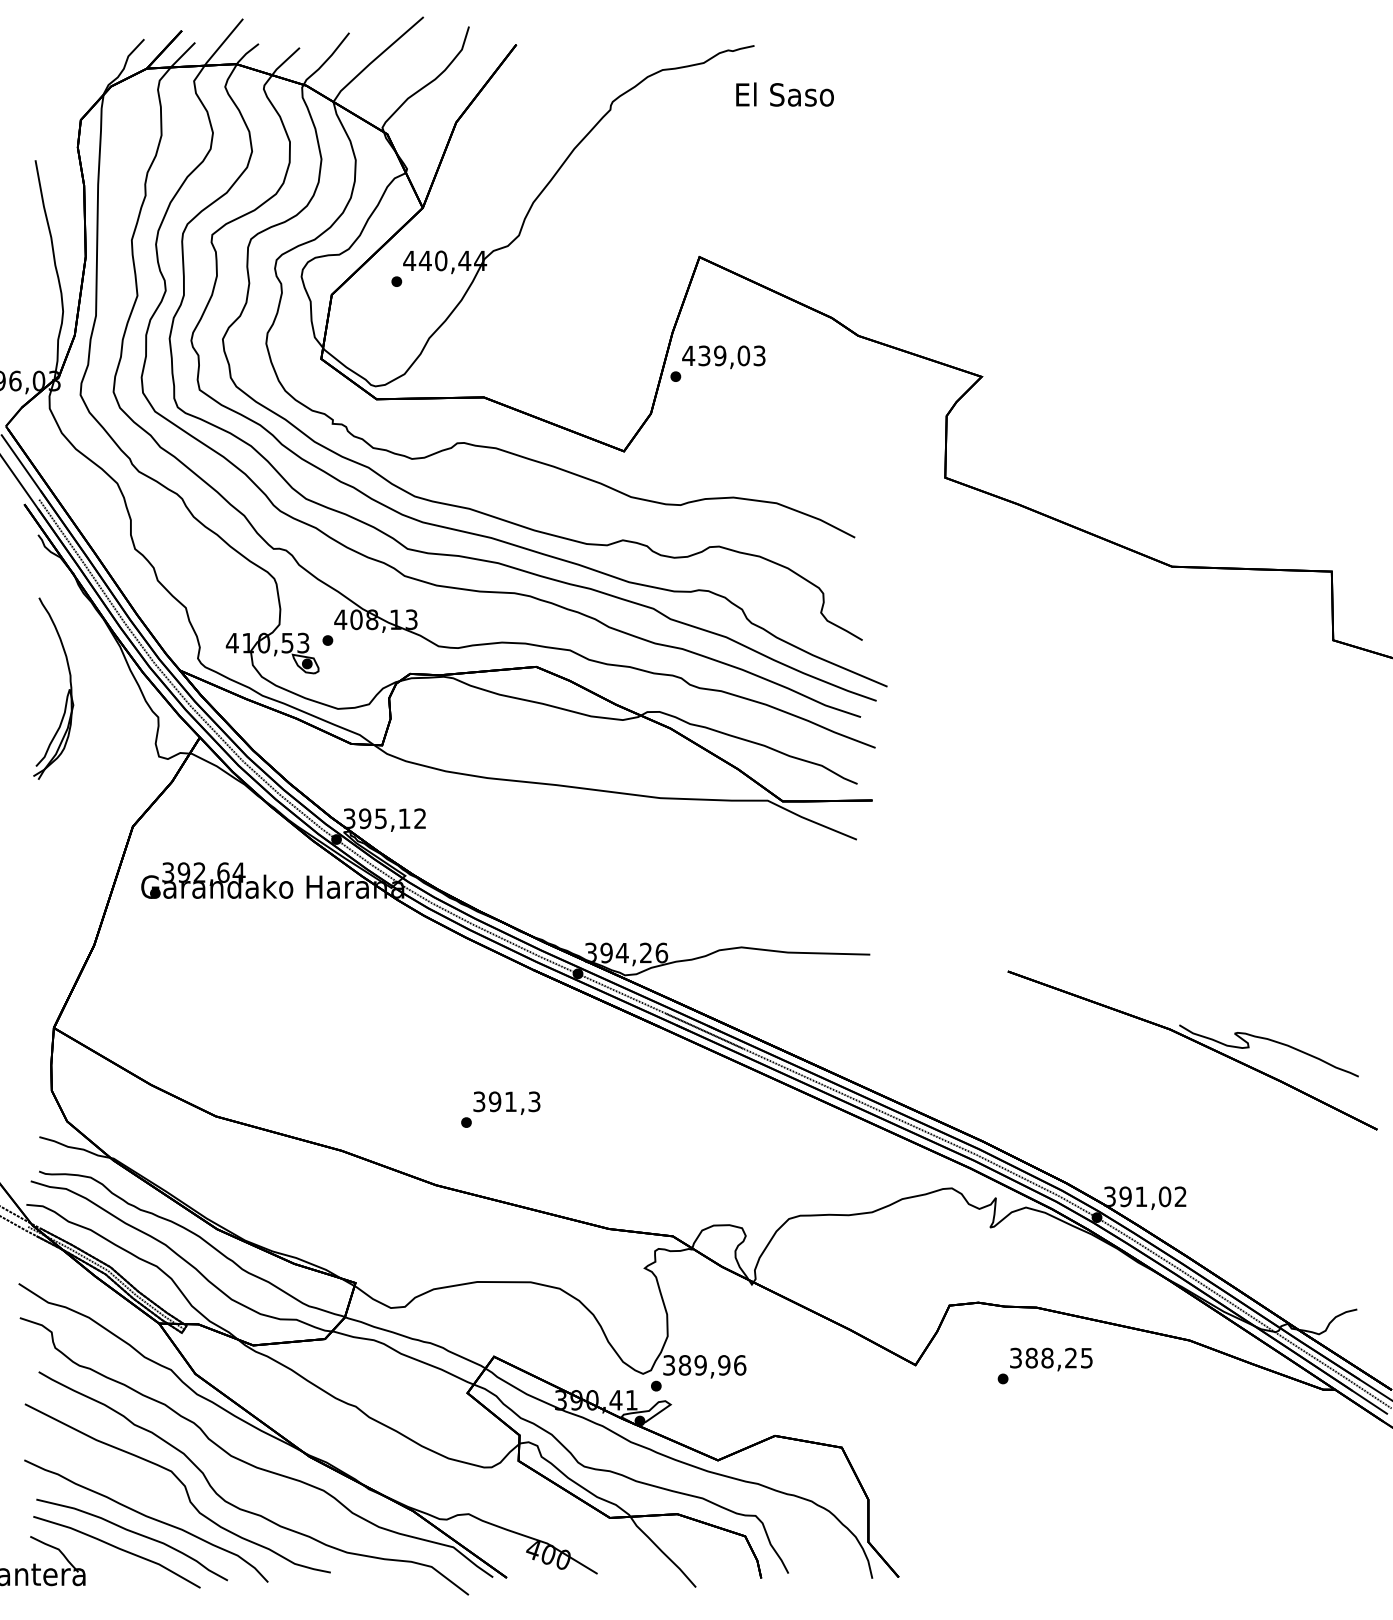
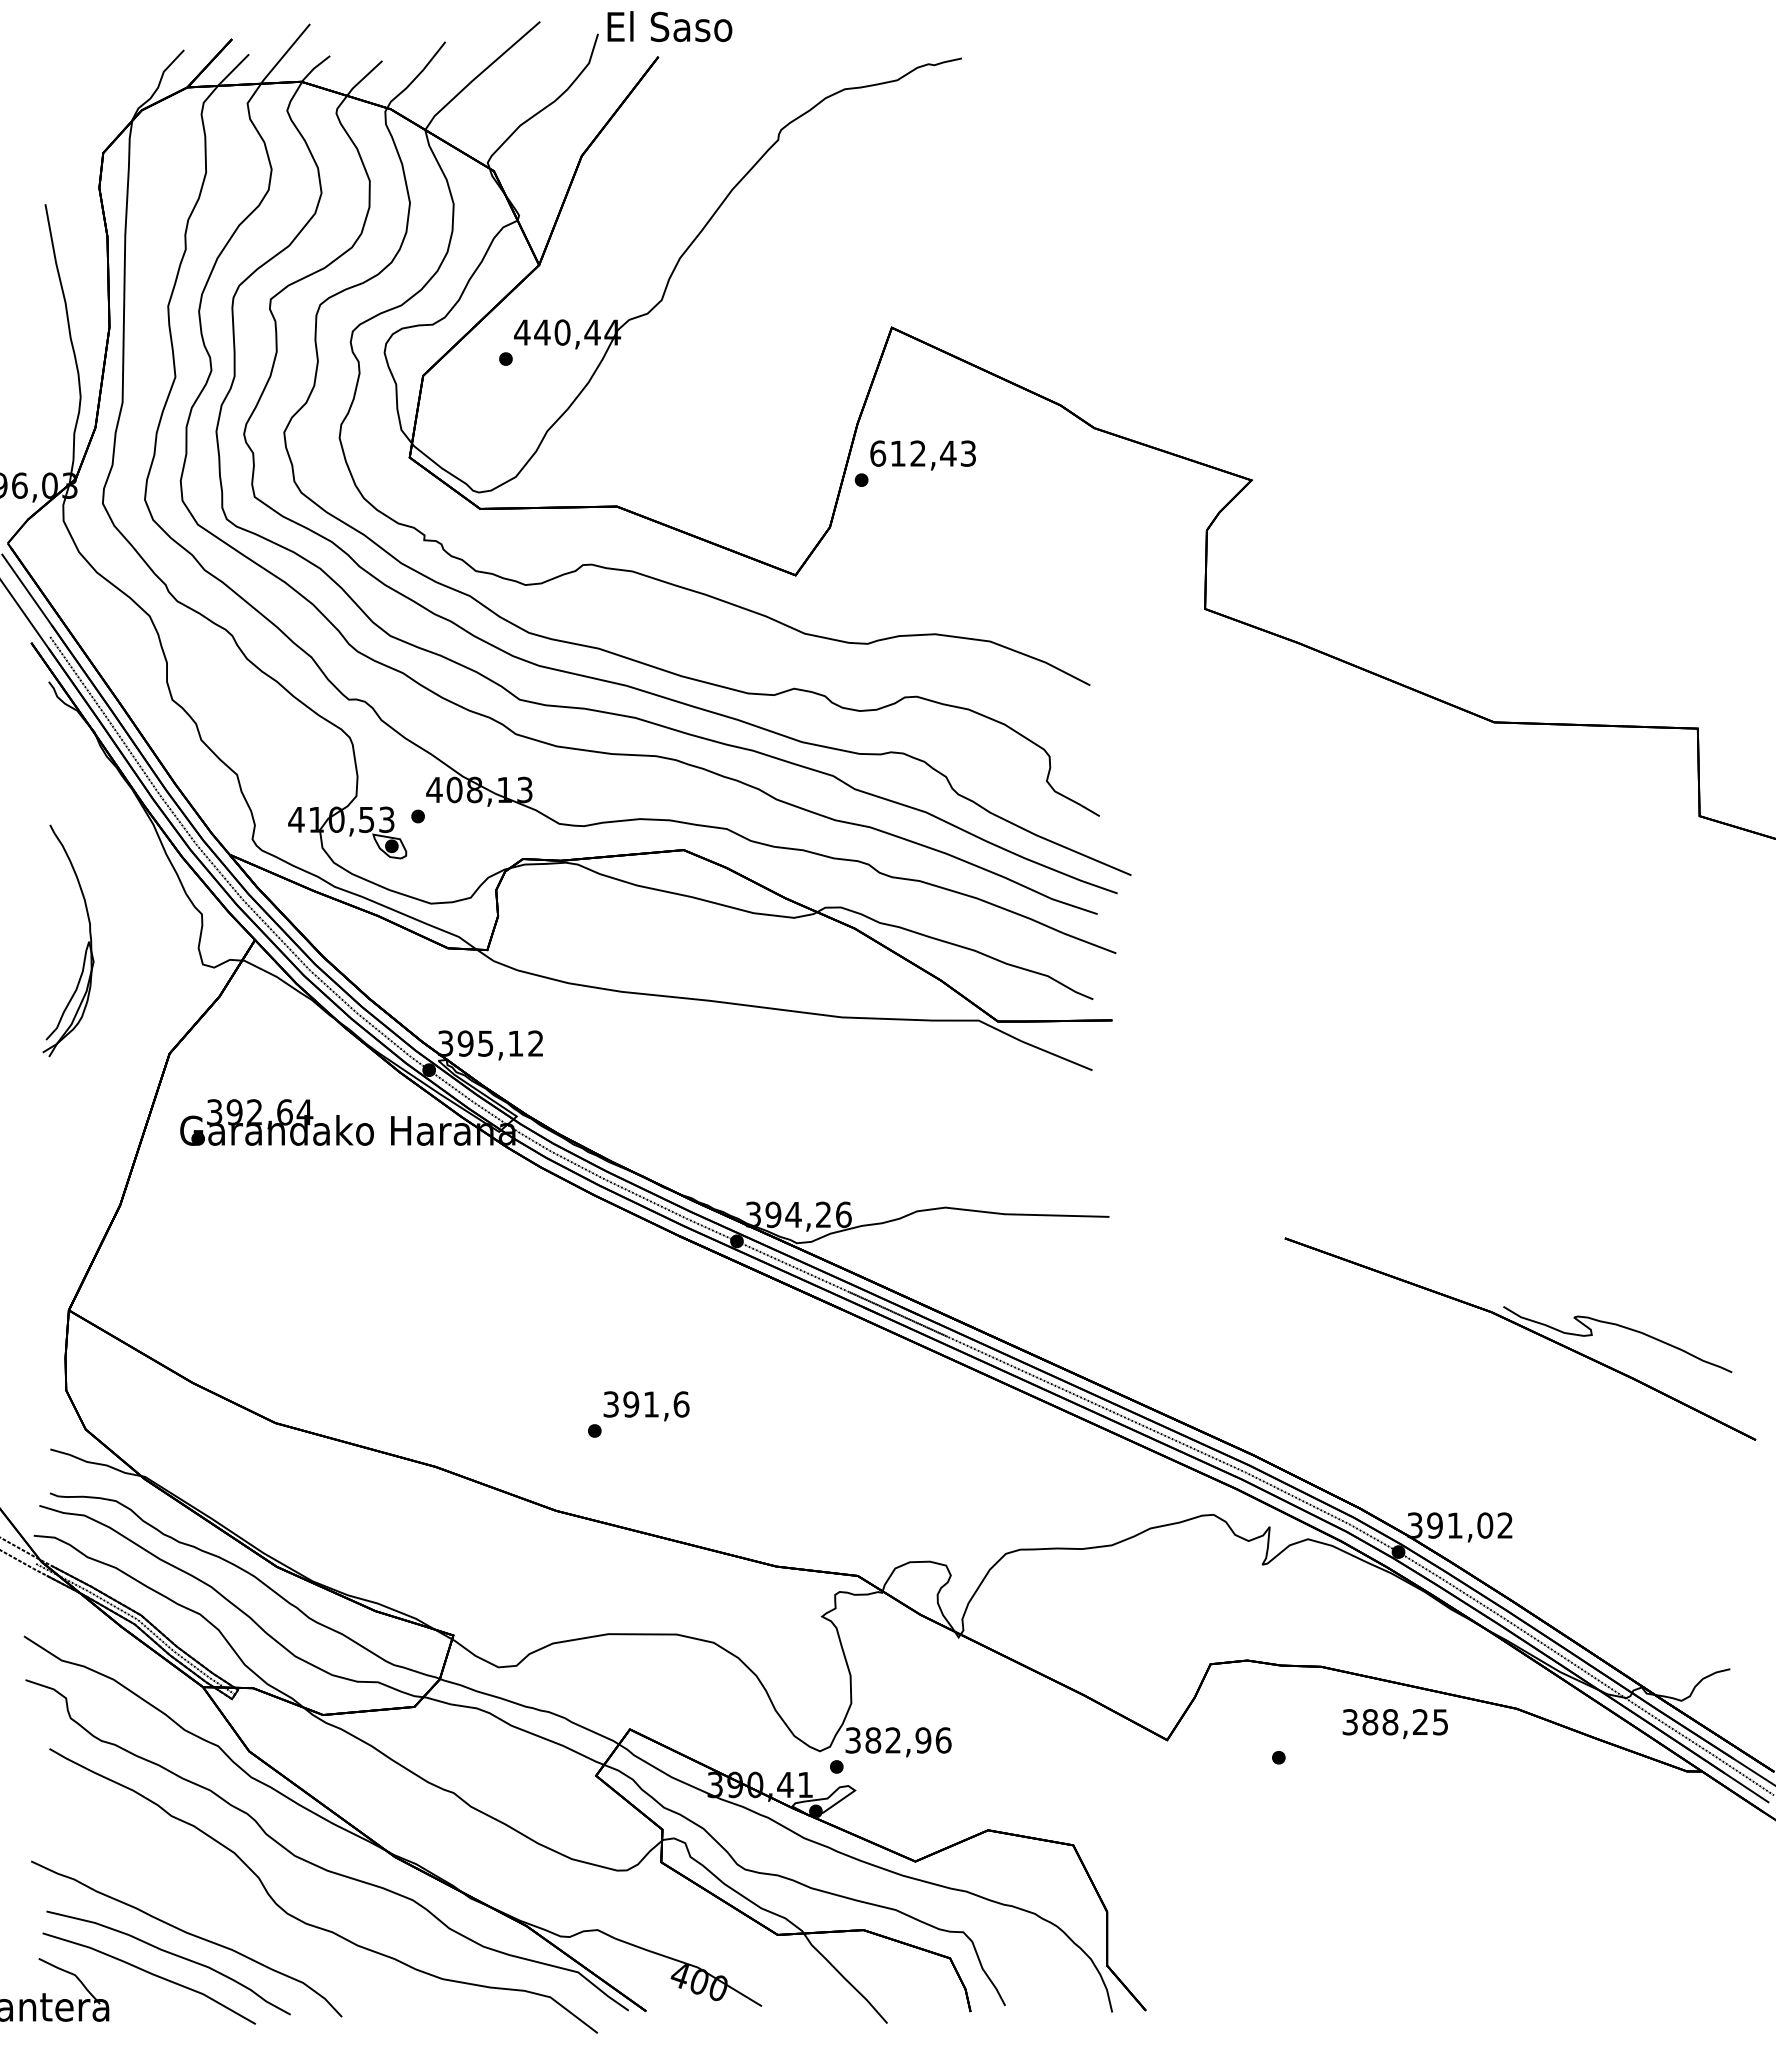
text: (784, 94) -> (669, 26), moved
text: (715, 355) -> (912, 453), 439,03 -> 612,43
part: (67, 693) -> (86, 946), moved
text: (534, 1101) -> (681, 1404), 391,3 -> 391,6
text: (1050, 1359) -> (1394, 1724), moved
text: (700, 1365) -> (893, 1740), 389,96 -> 382,96
part: (181, 1483) -> (231, 1891), removed

